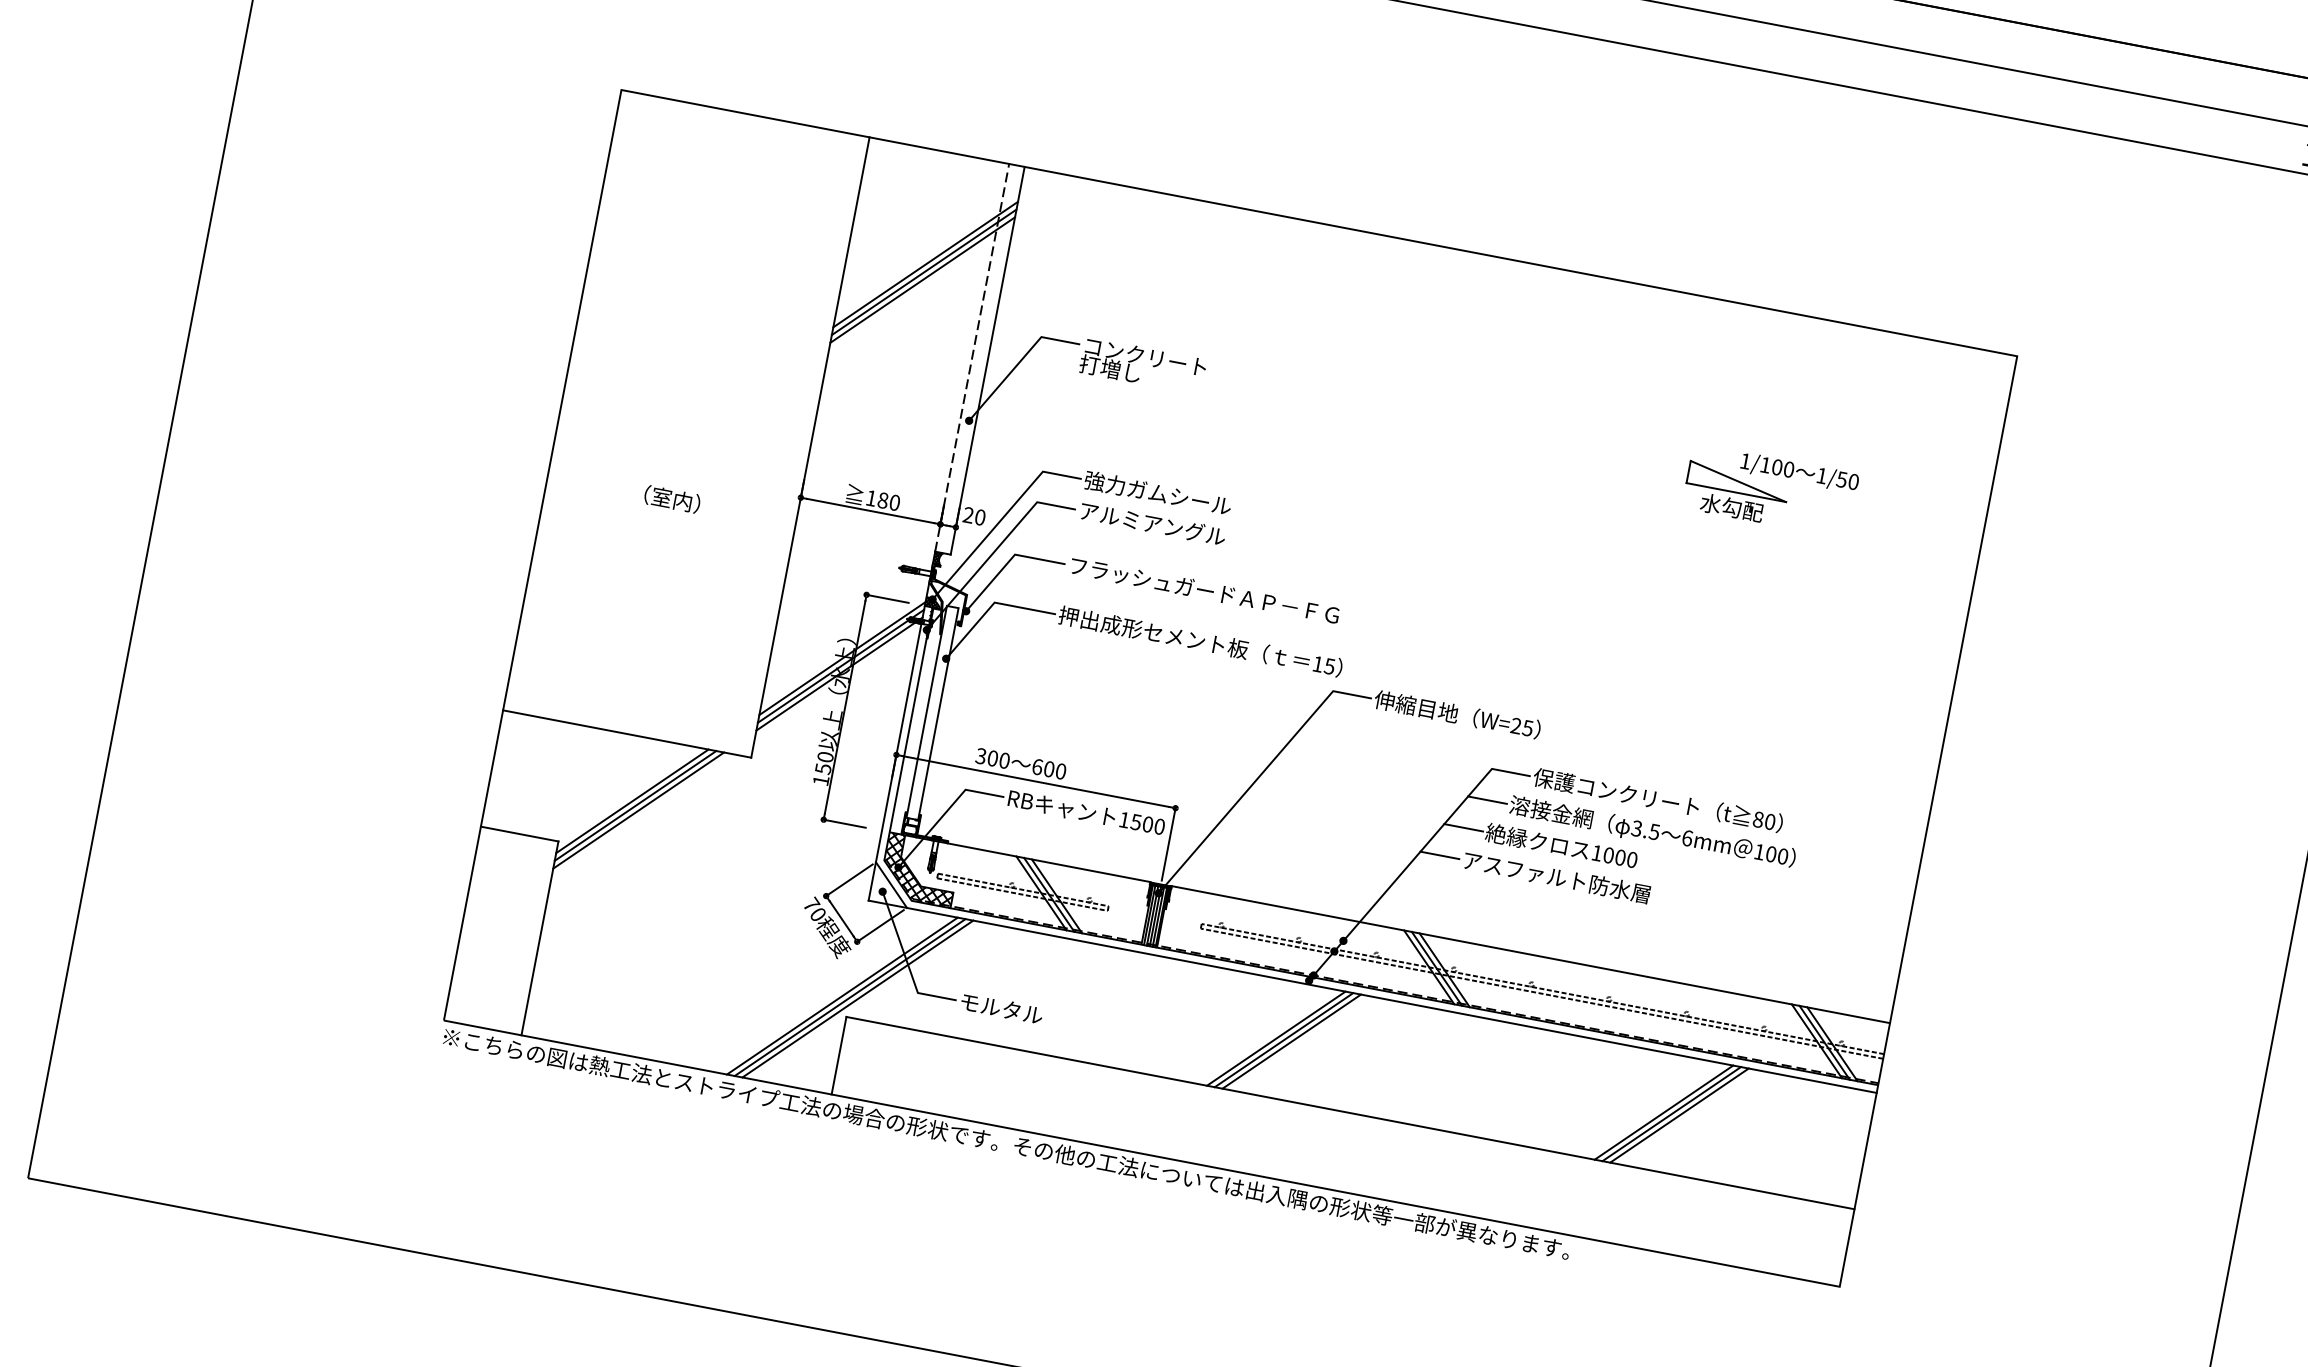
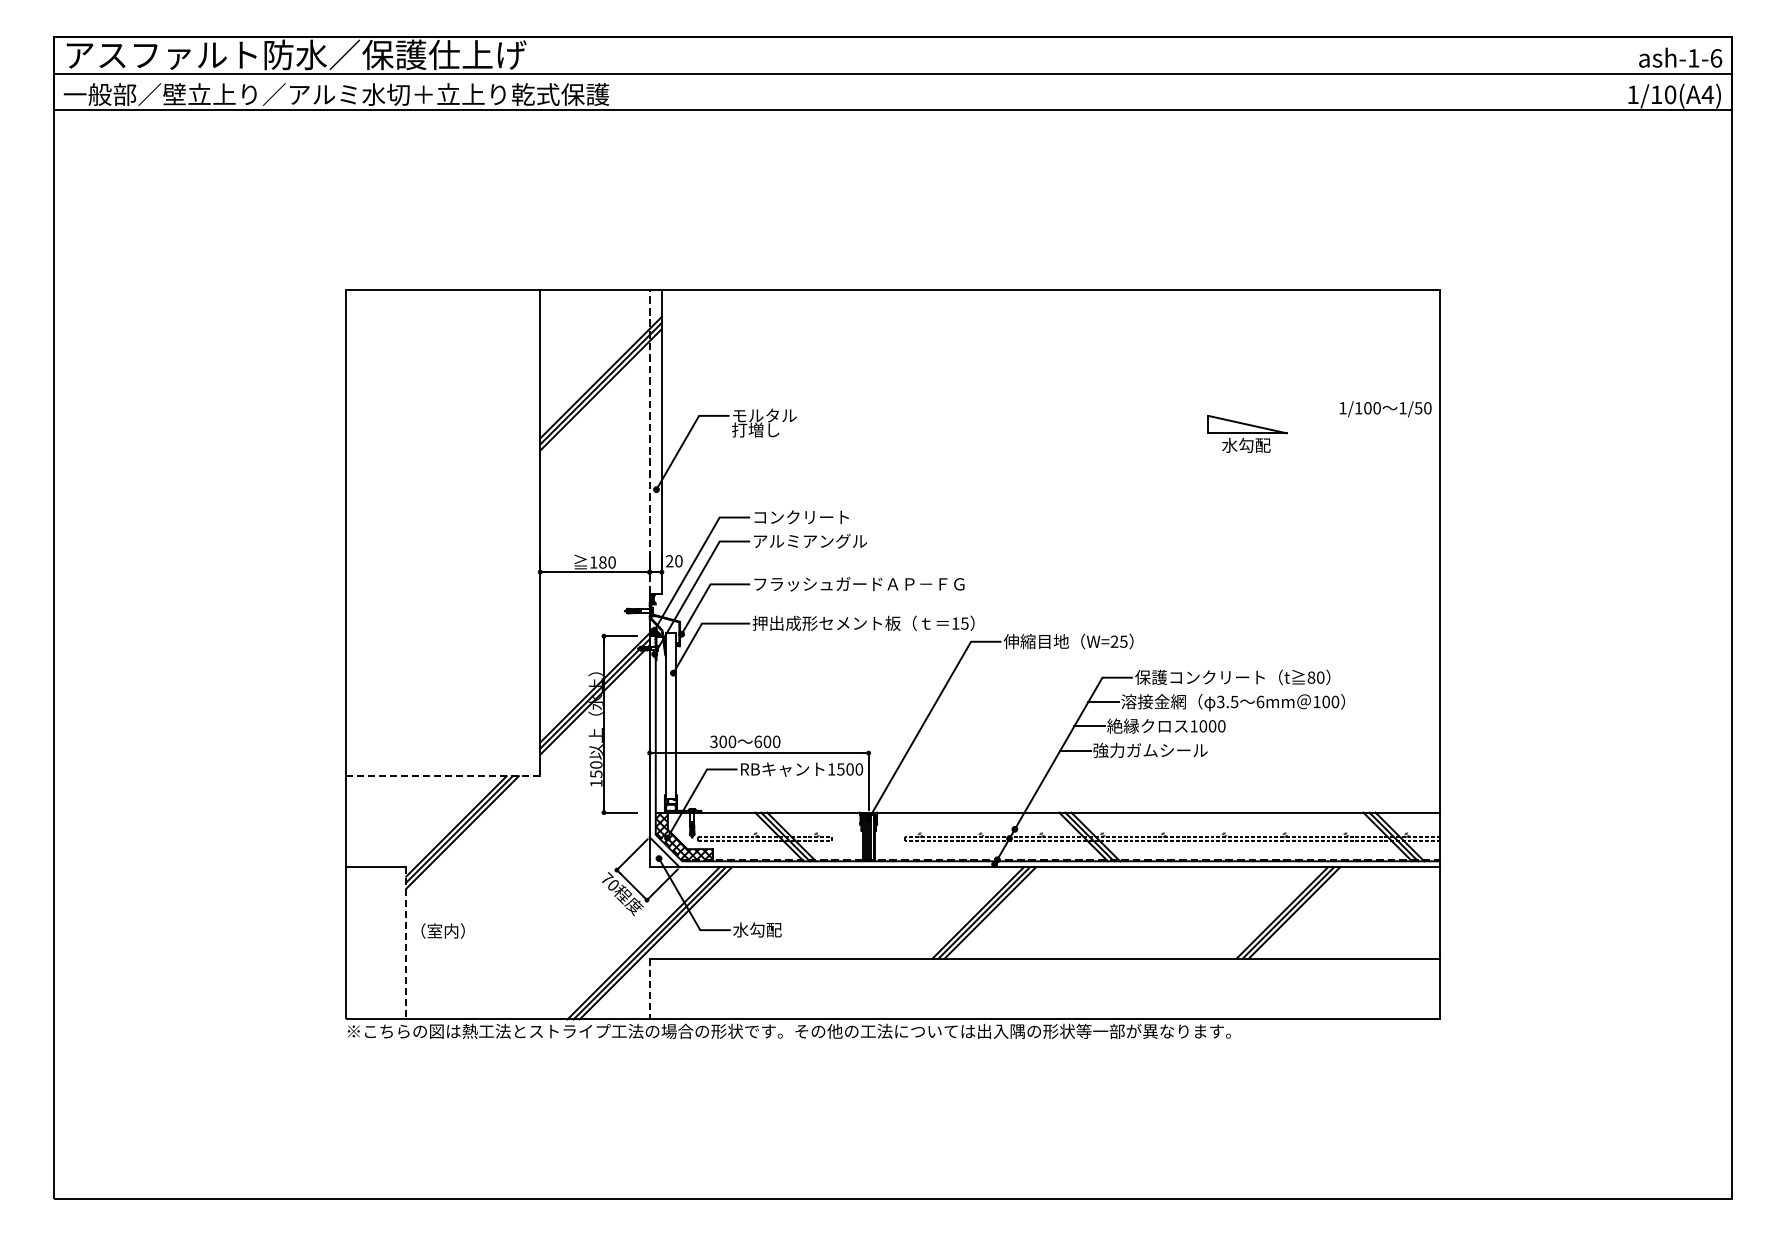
text: (1145, 356) -> (780, 415), コンクリート -> モルタル
text: (1799, 473) -> (1385, 409), moved
text: (1157, 492) -> (809, 516), 強力ガムシール -> コンクリート
text: (671, 498) -> (442, 930), moved
line: (626, 734) -> (442, 776), solid -> dashed
text: (1556, 876) -> (1166, 749), アスファルト防水層 -> 強力ガムシール
line: (540, 938) -> (406, 943), solid -> dashed
text: (1001, 1007) -> (765, 929), モルタル -> 水勾配
line: (838, 1056) -> (649, 989), solid -> dashed

